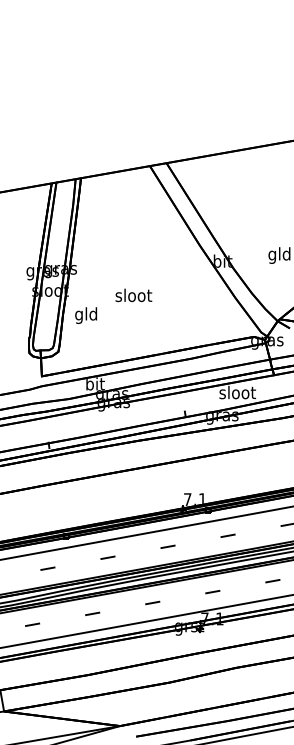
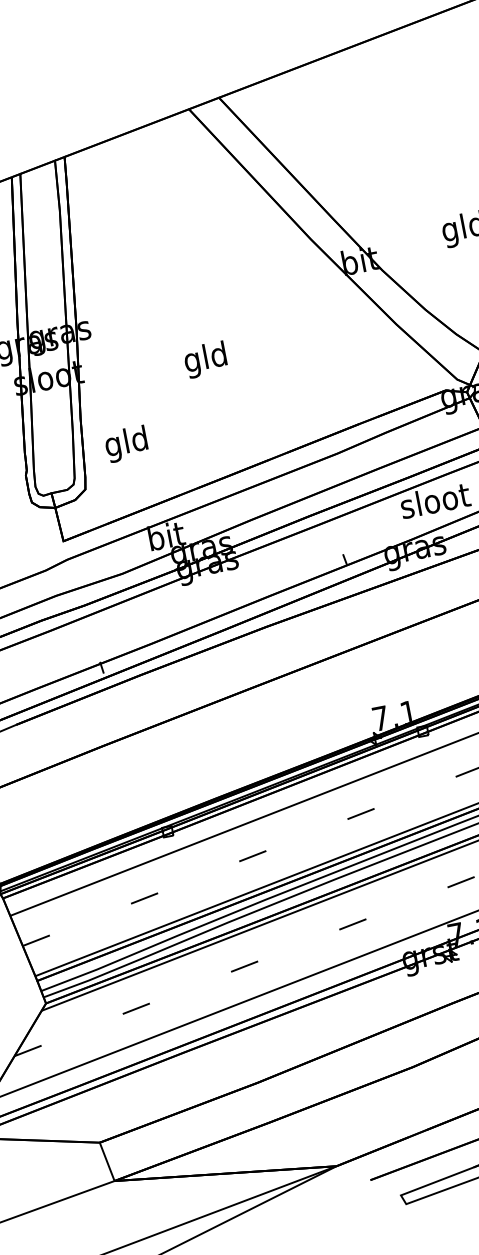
text: (133, 296) -> (205, 358), sloot -> gld
text: (85, 315) -> (125, 444), moved

